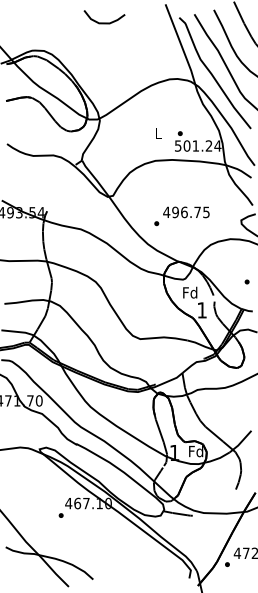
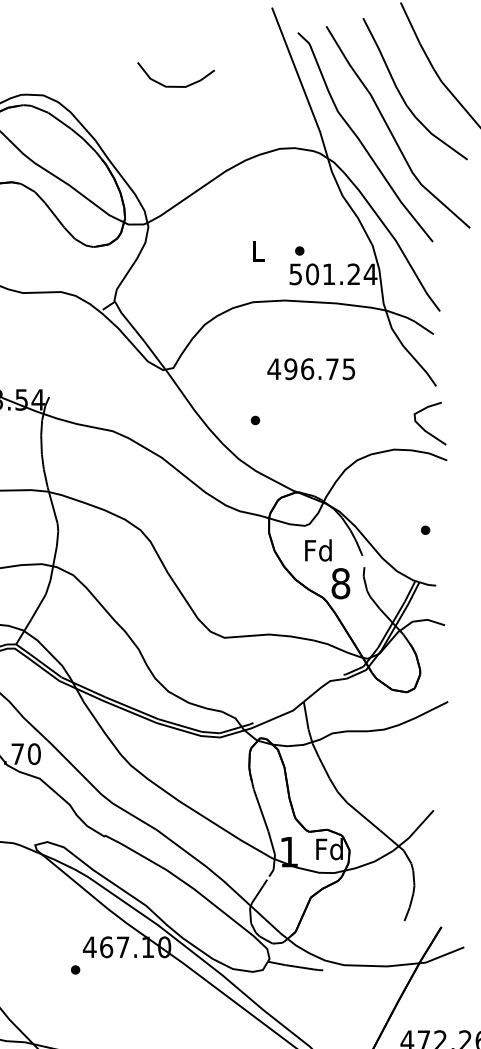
curve: (104, 22) -> (175, 85), moved
text: (186, 212) -> (311, 369), moved
text: (202, 310) -> (341, 583), 1 -> 8

